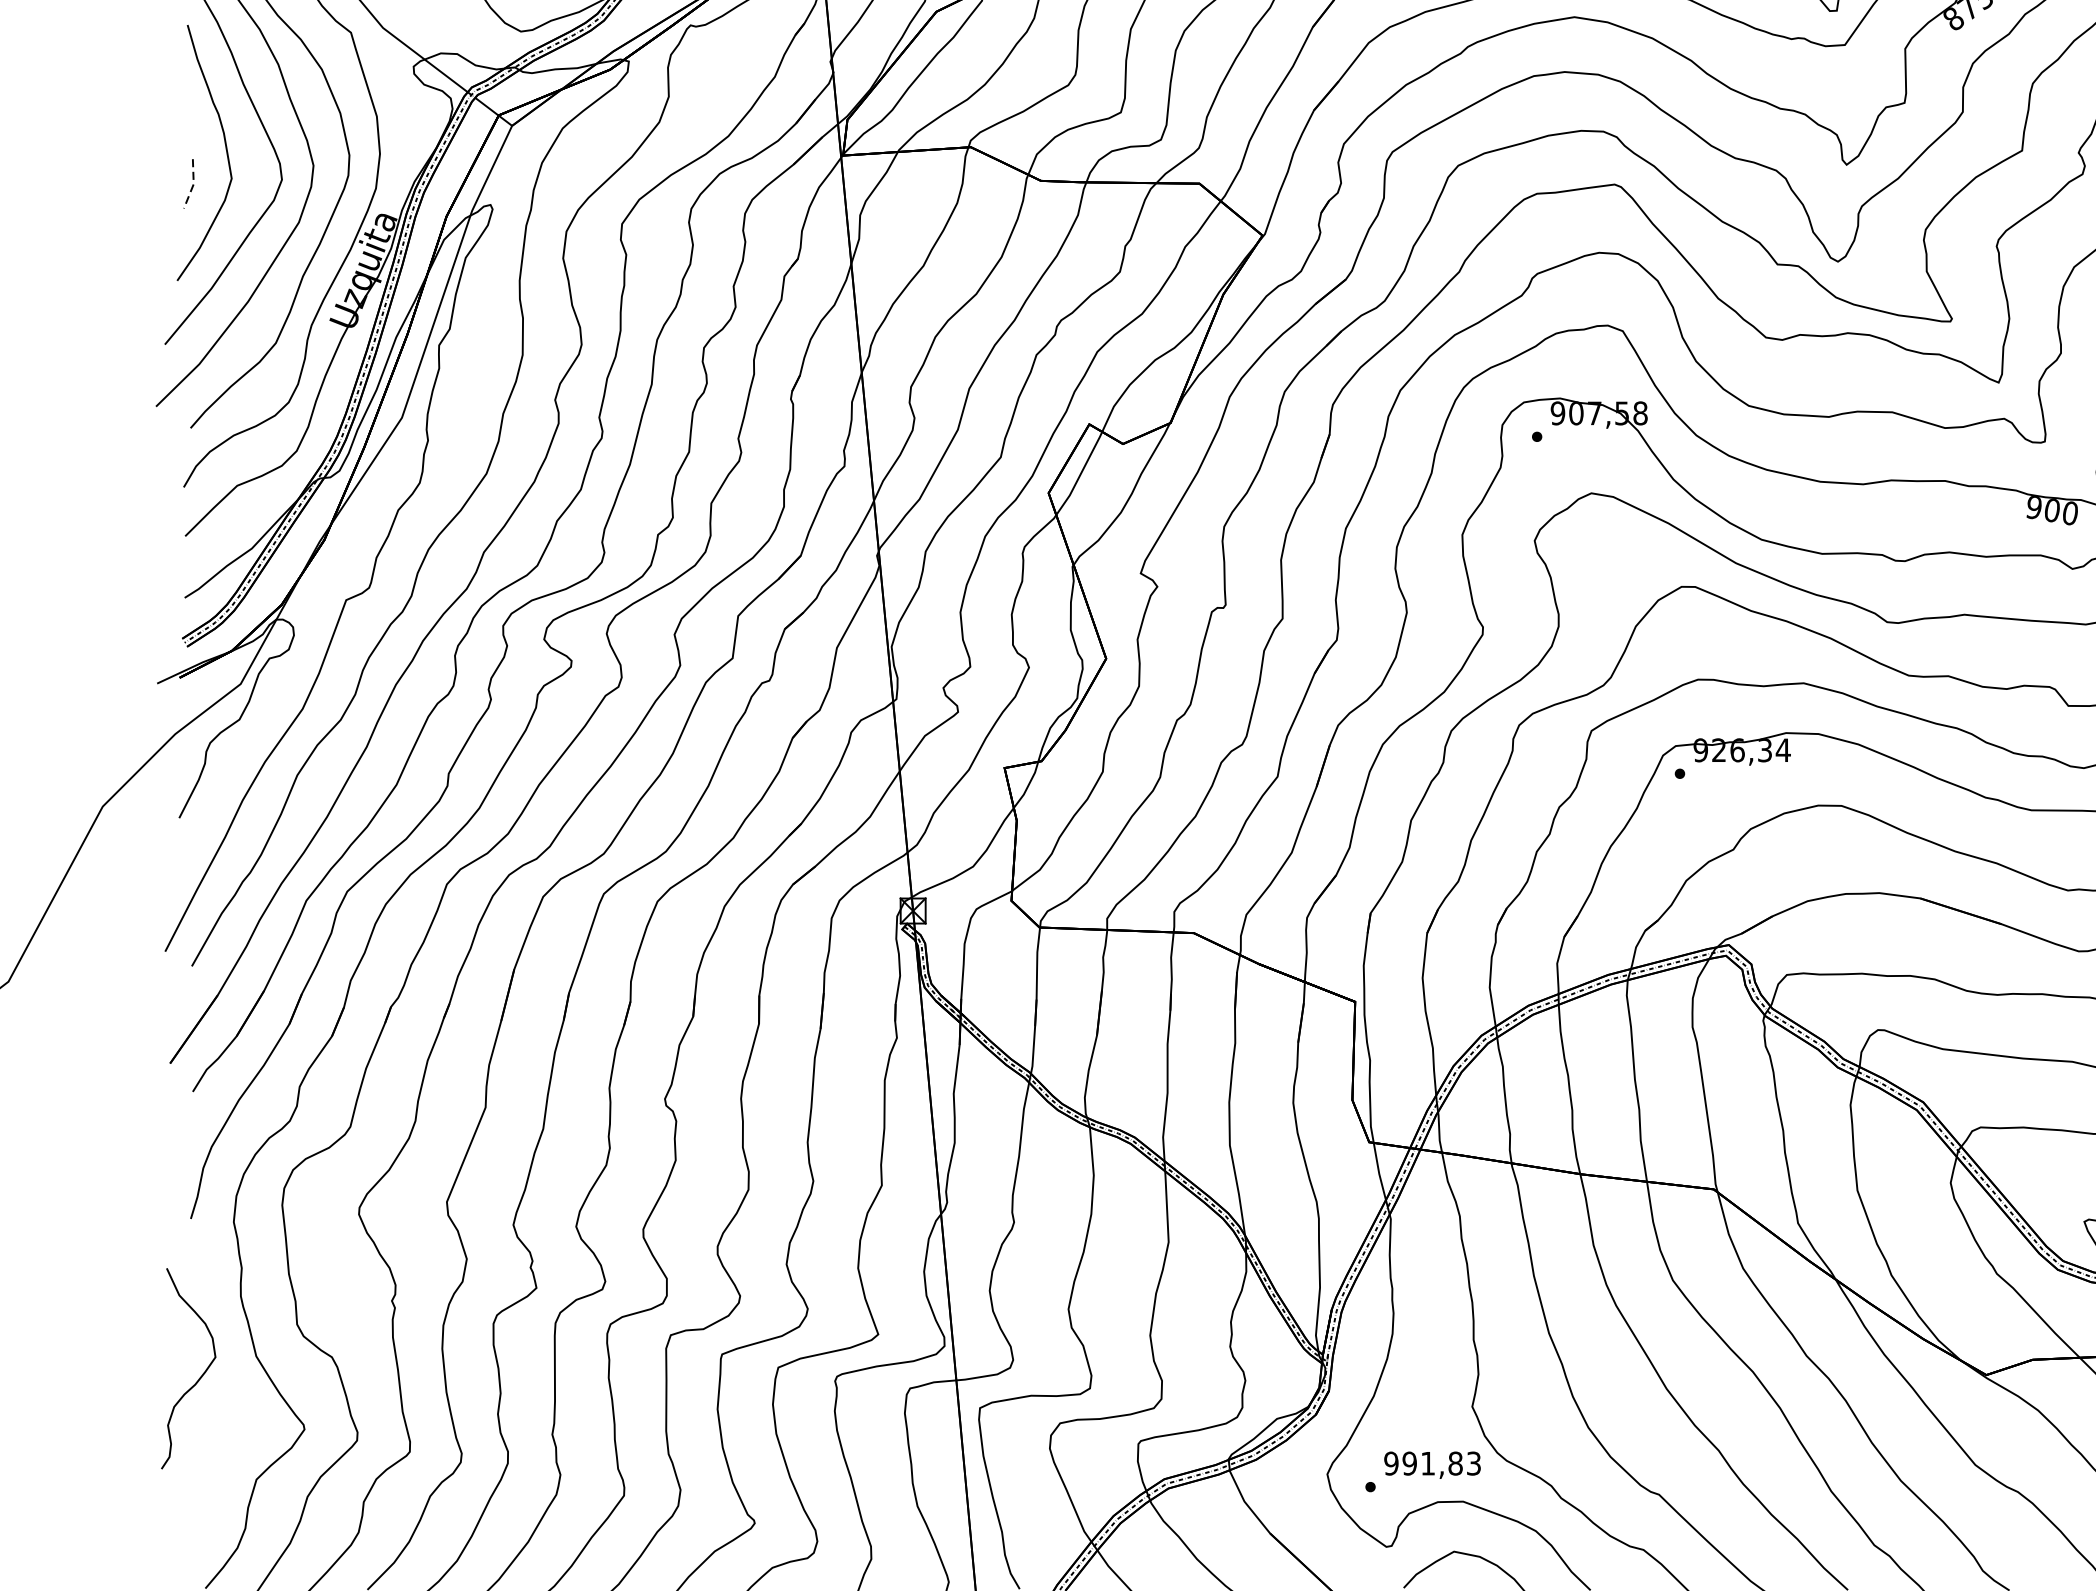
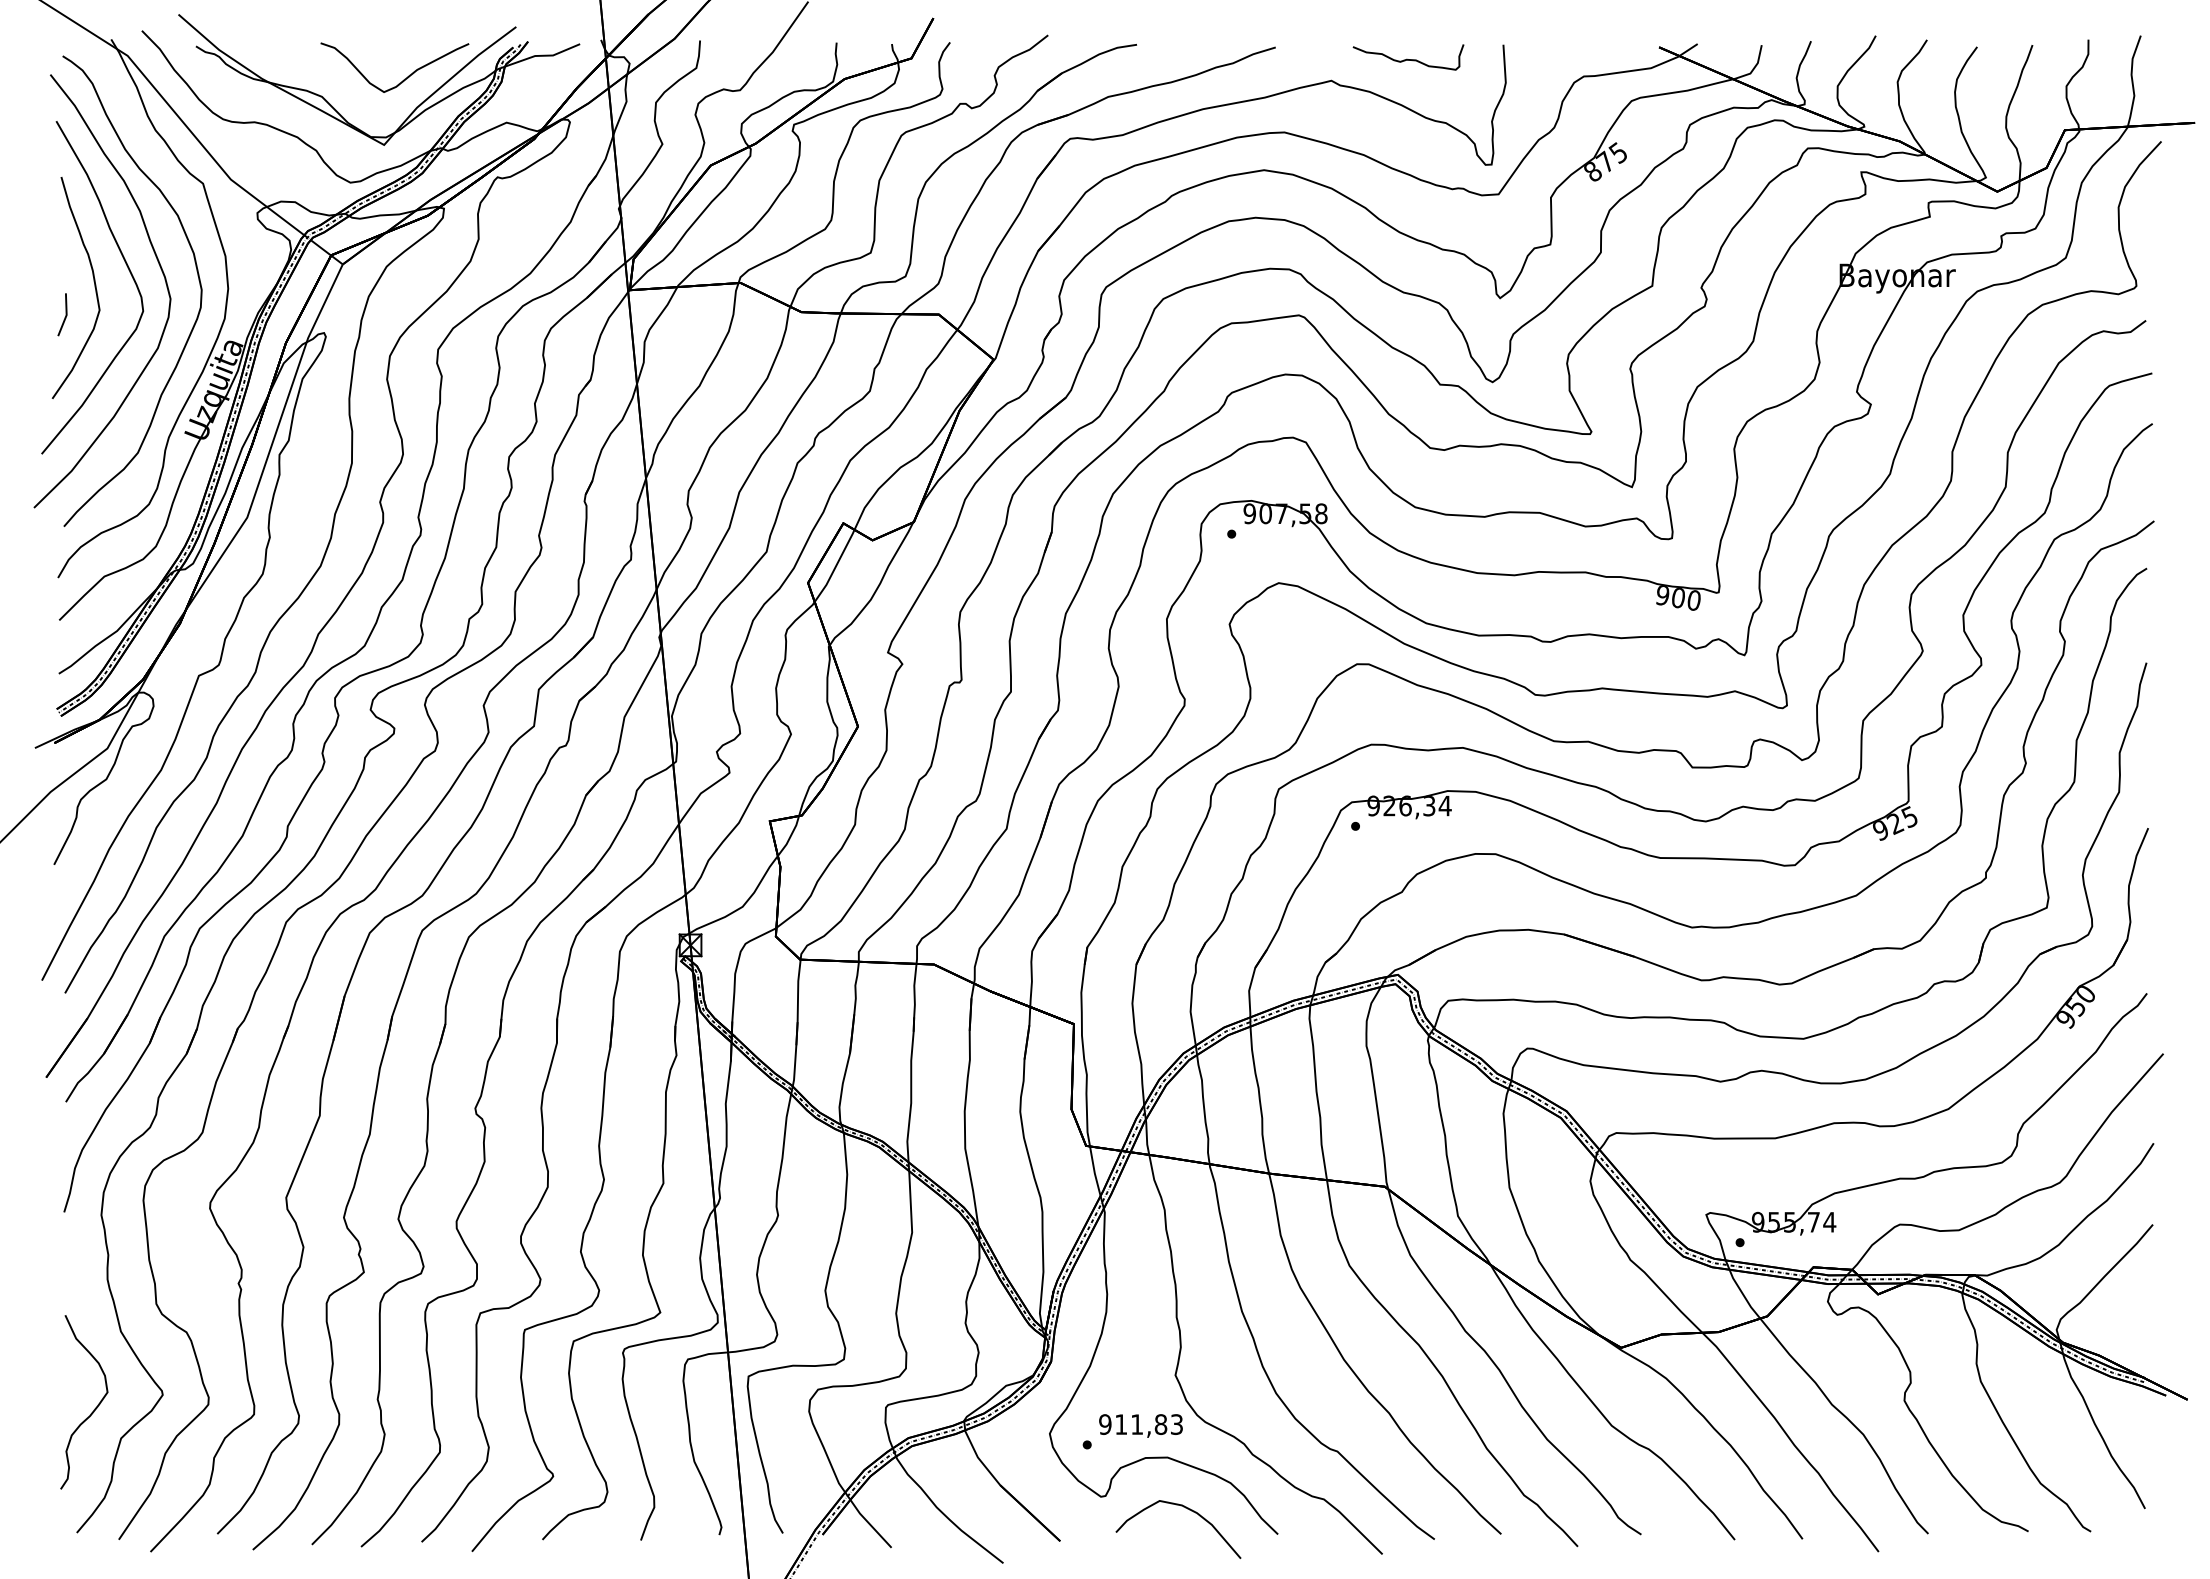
line: (193, 184) -> (66, 315), dashed -> solid
curve: (200, 1375) -> (94, 1408), moved
text: (1410, 1463) -> (1121, 1424), 991,83 -> 911,83

